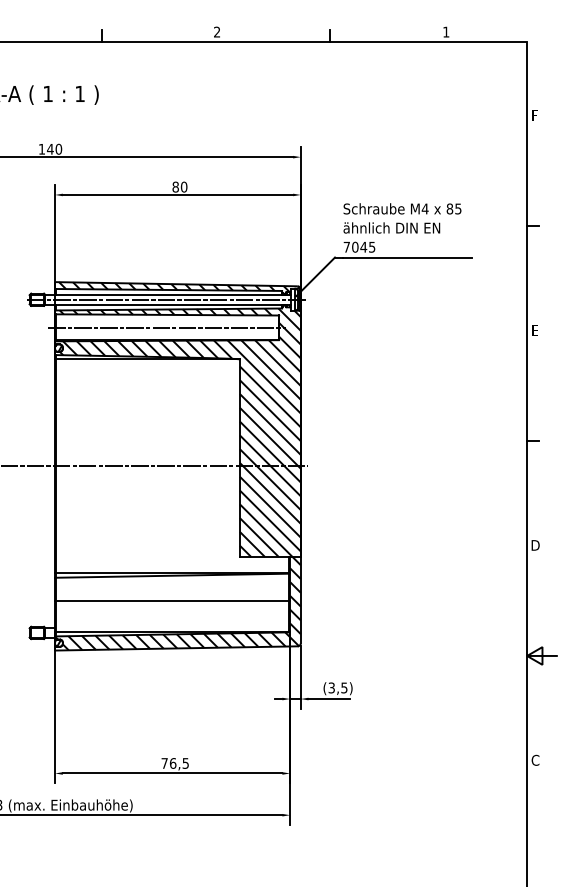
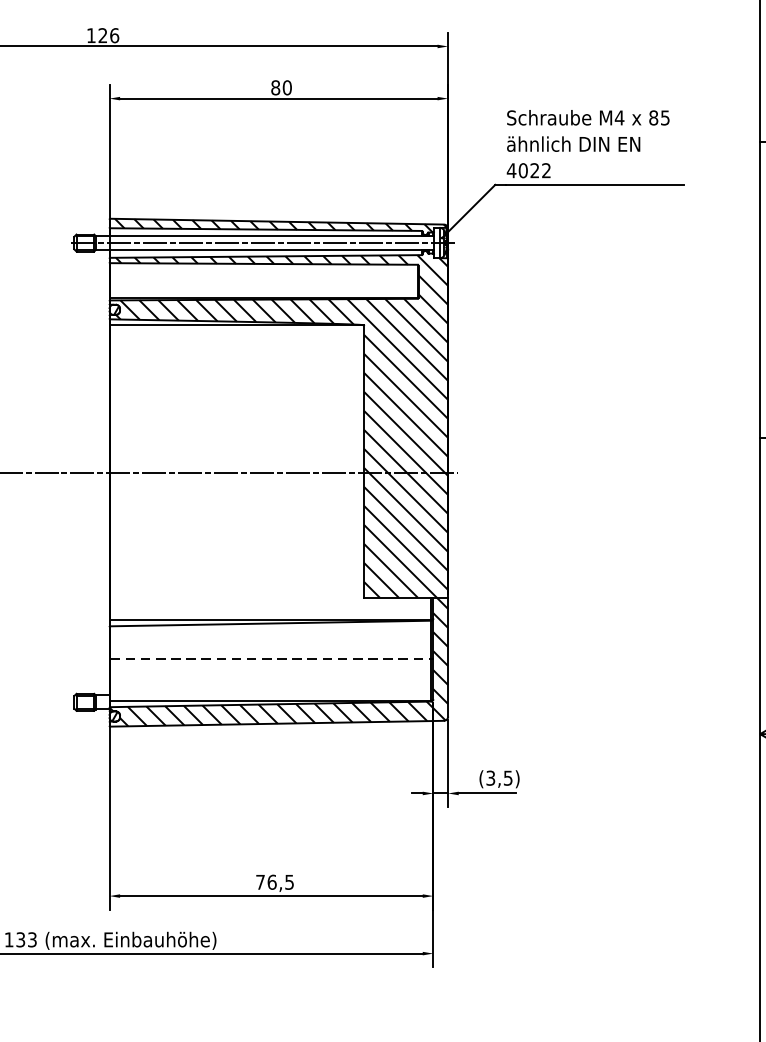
text: (54, 148) -> (108, 34), 140 -> 126
text: (359, 246) -> (529, 169), 7045 -> 4022
line: (167, 327) -> (264, 281), removed
line: (172, 601) -> (271, 659), solid -> dashed

